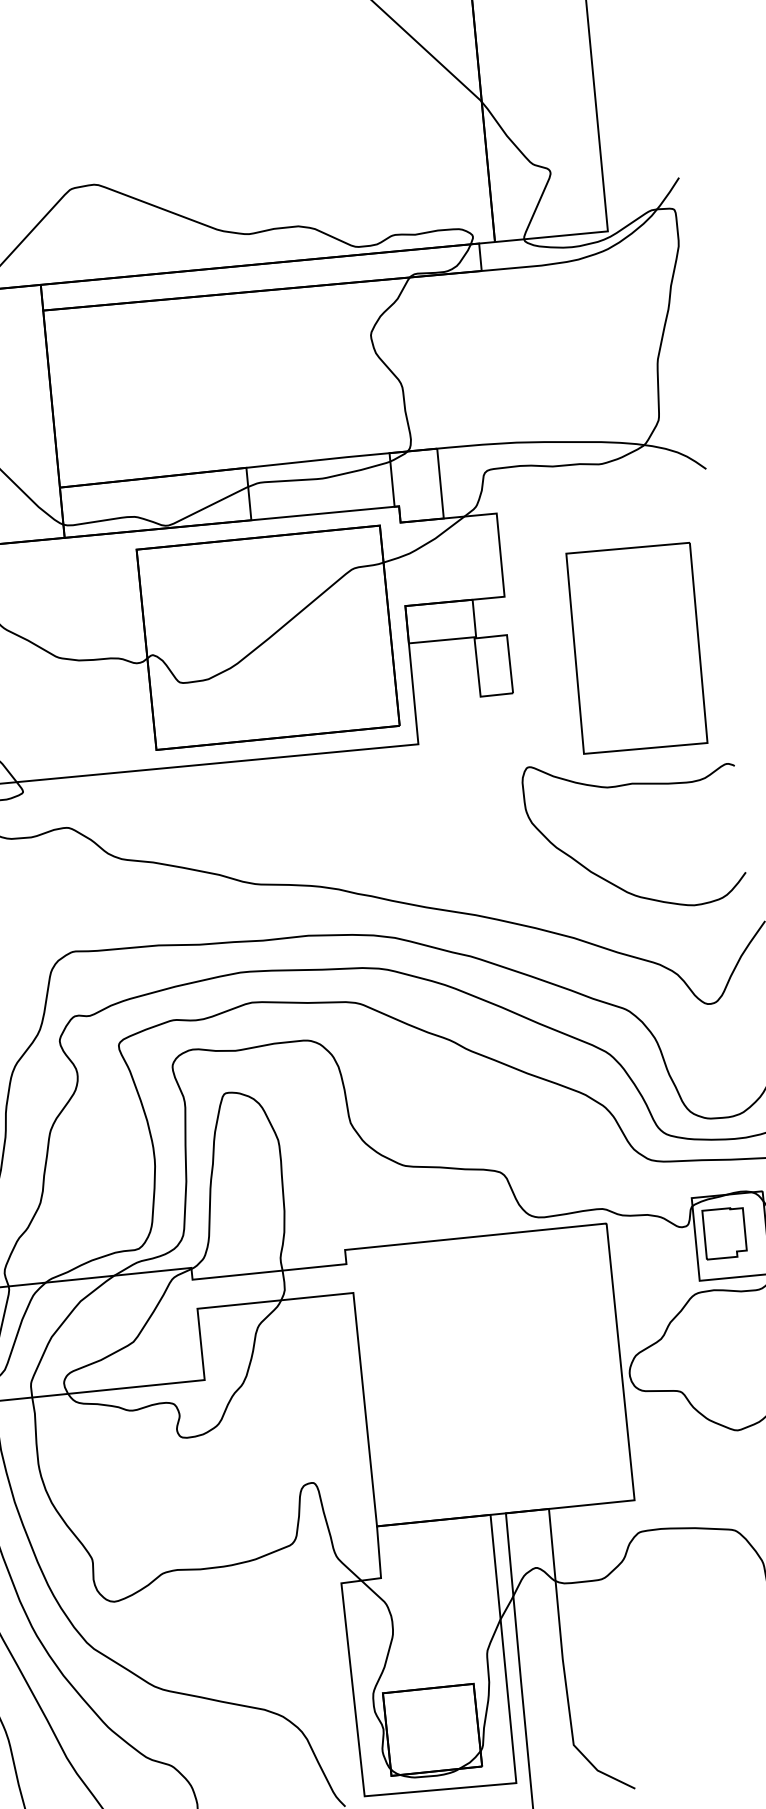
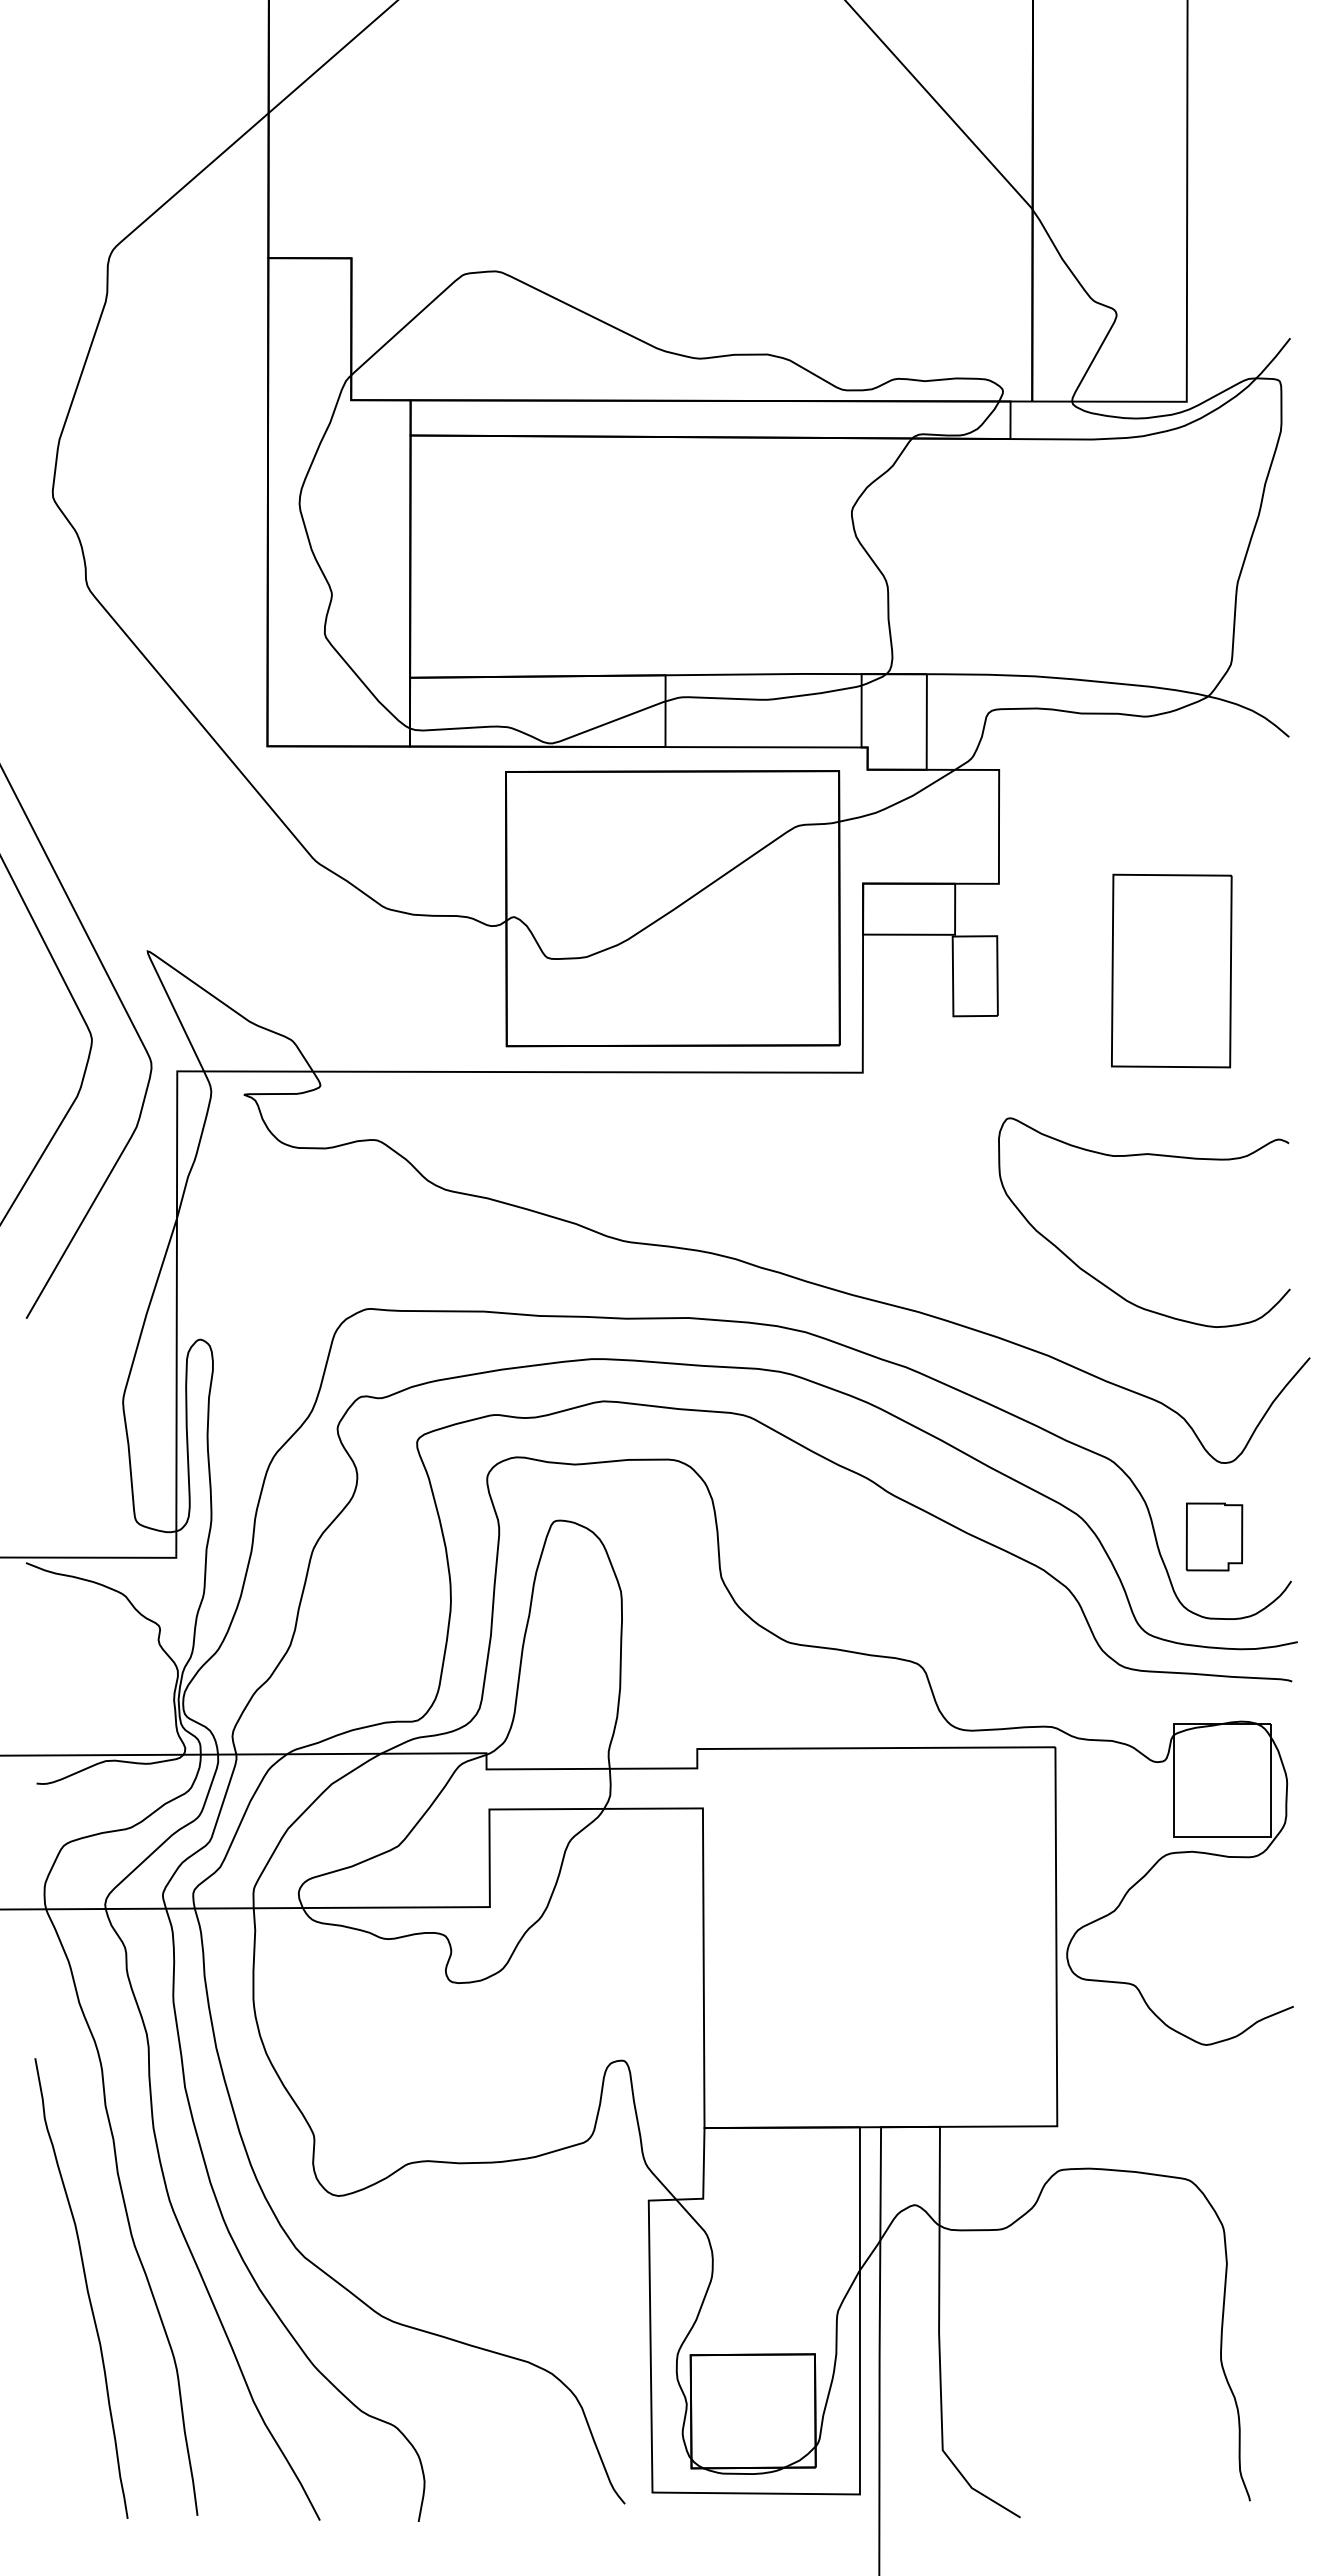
part: (636, 647) -> (1171, 970), size x0.7
part: (724, 1232) -> (1214, 1536), moved

